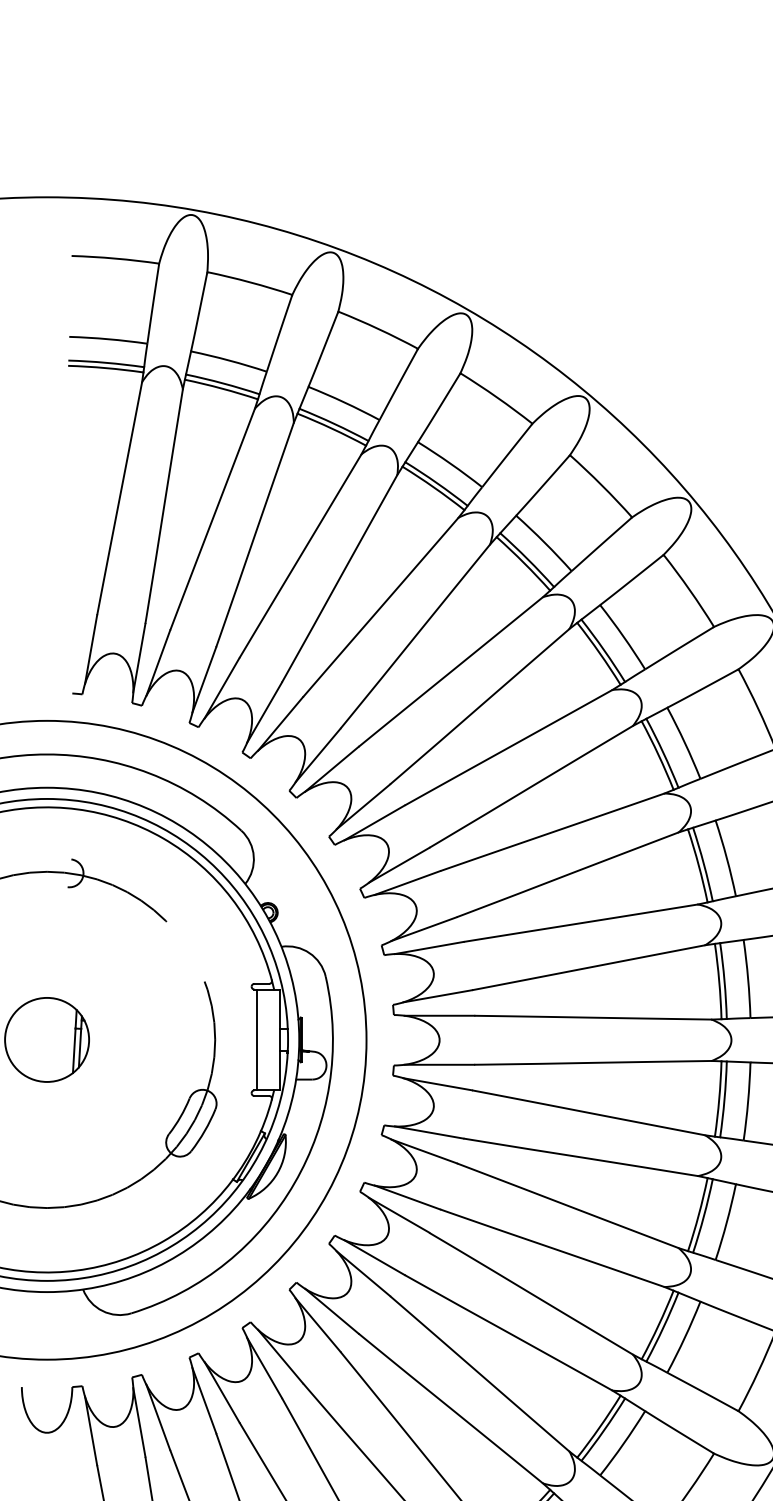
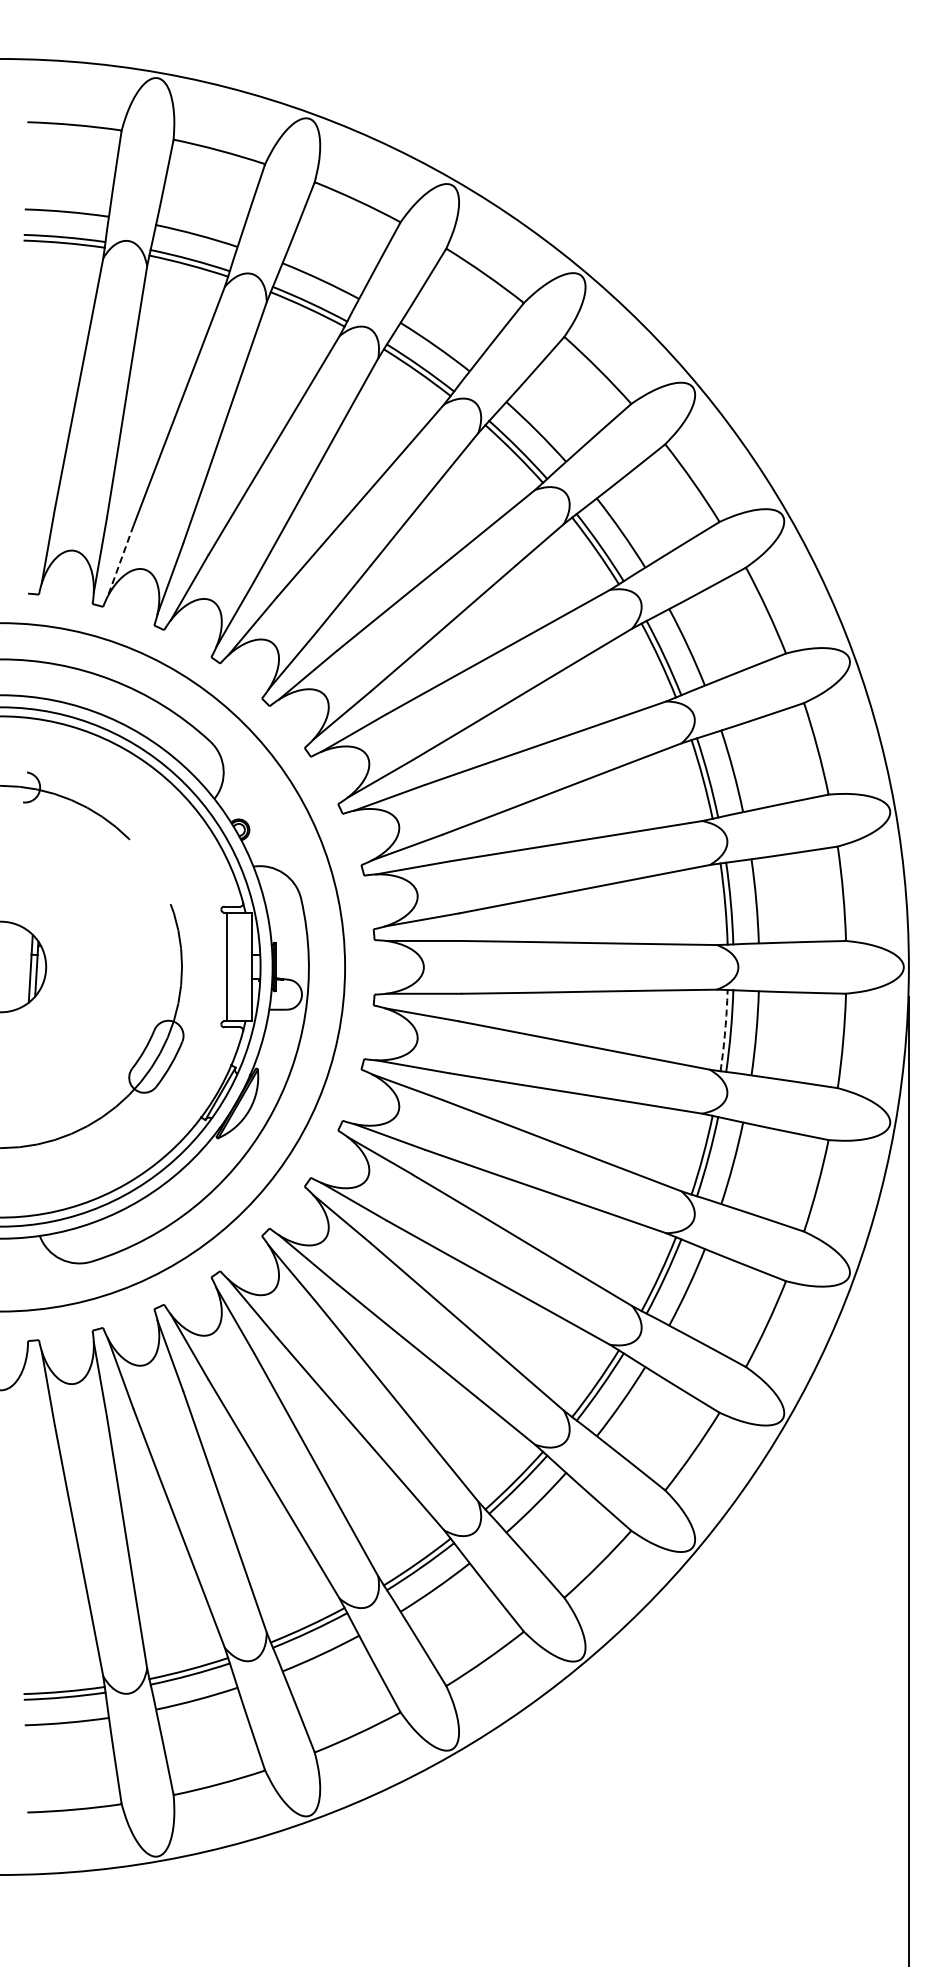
line: (158, 663) -> (120, 561), solid -> dashed
arc: (719, 1098) -> (725, 1030), solid -> dashed

